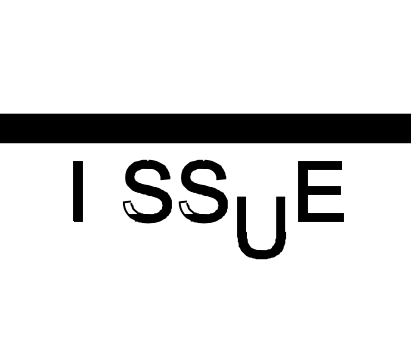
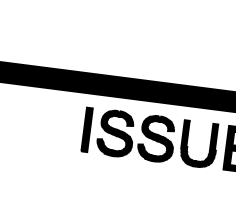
part: (77, 191) -> (86, 129), moved
fill: (135, 208) -> (105, 144), added
fill: (191, 208) -> (146, 150), added
part: (276, 227) -> (210, 145), moved

